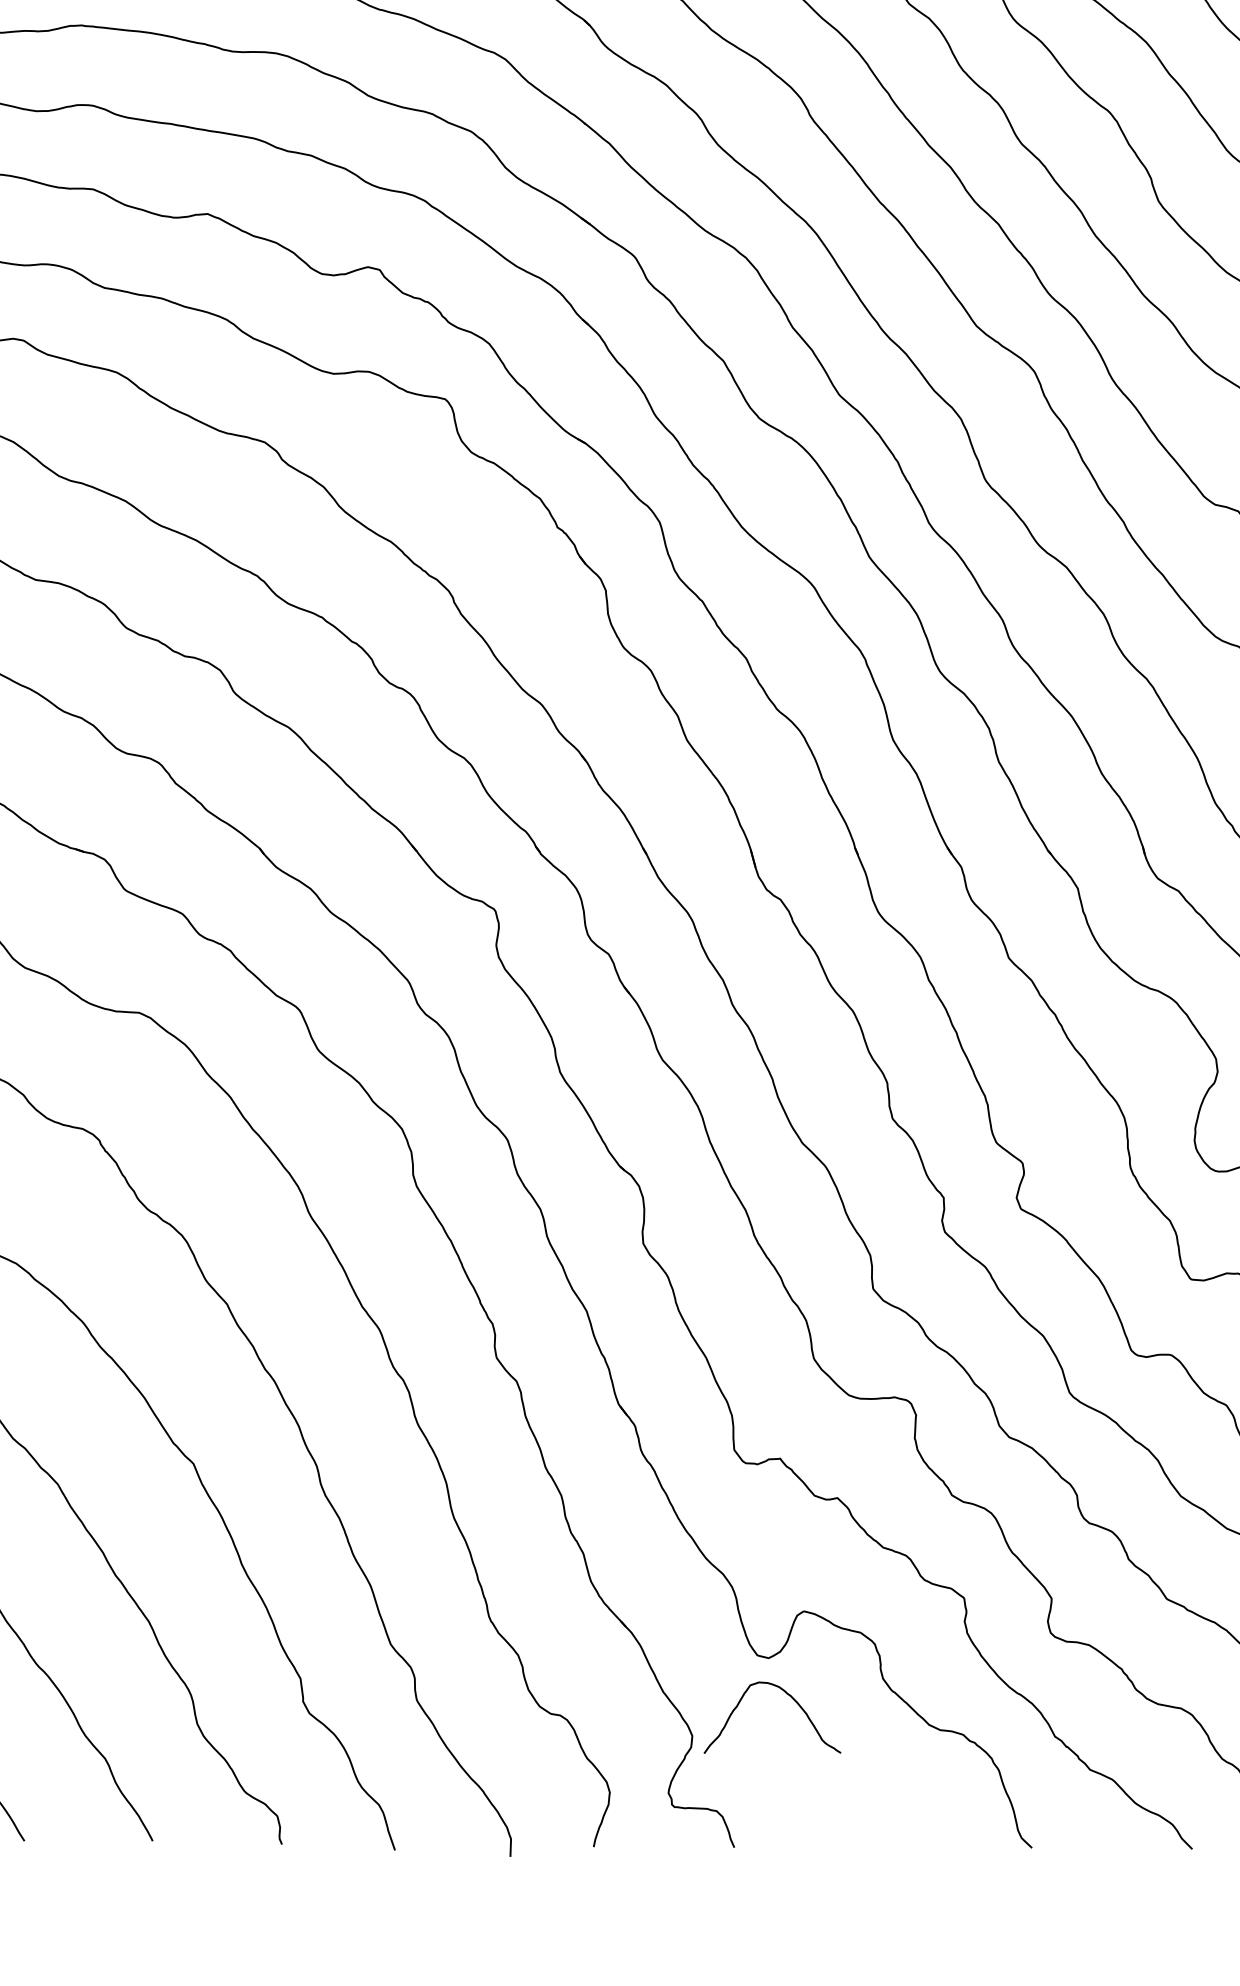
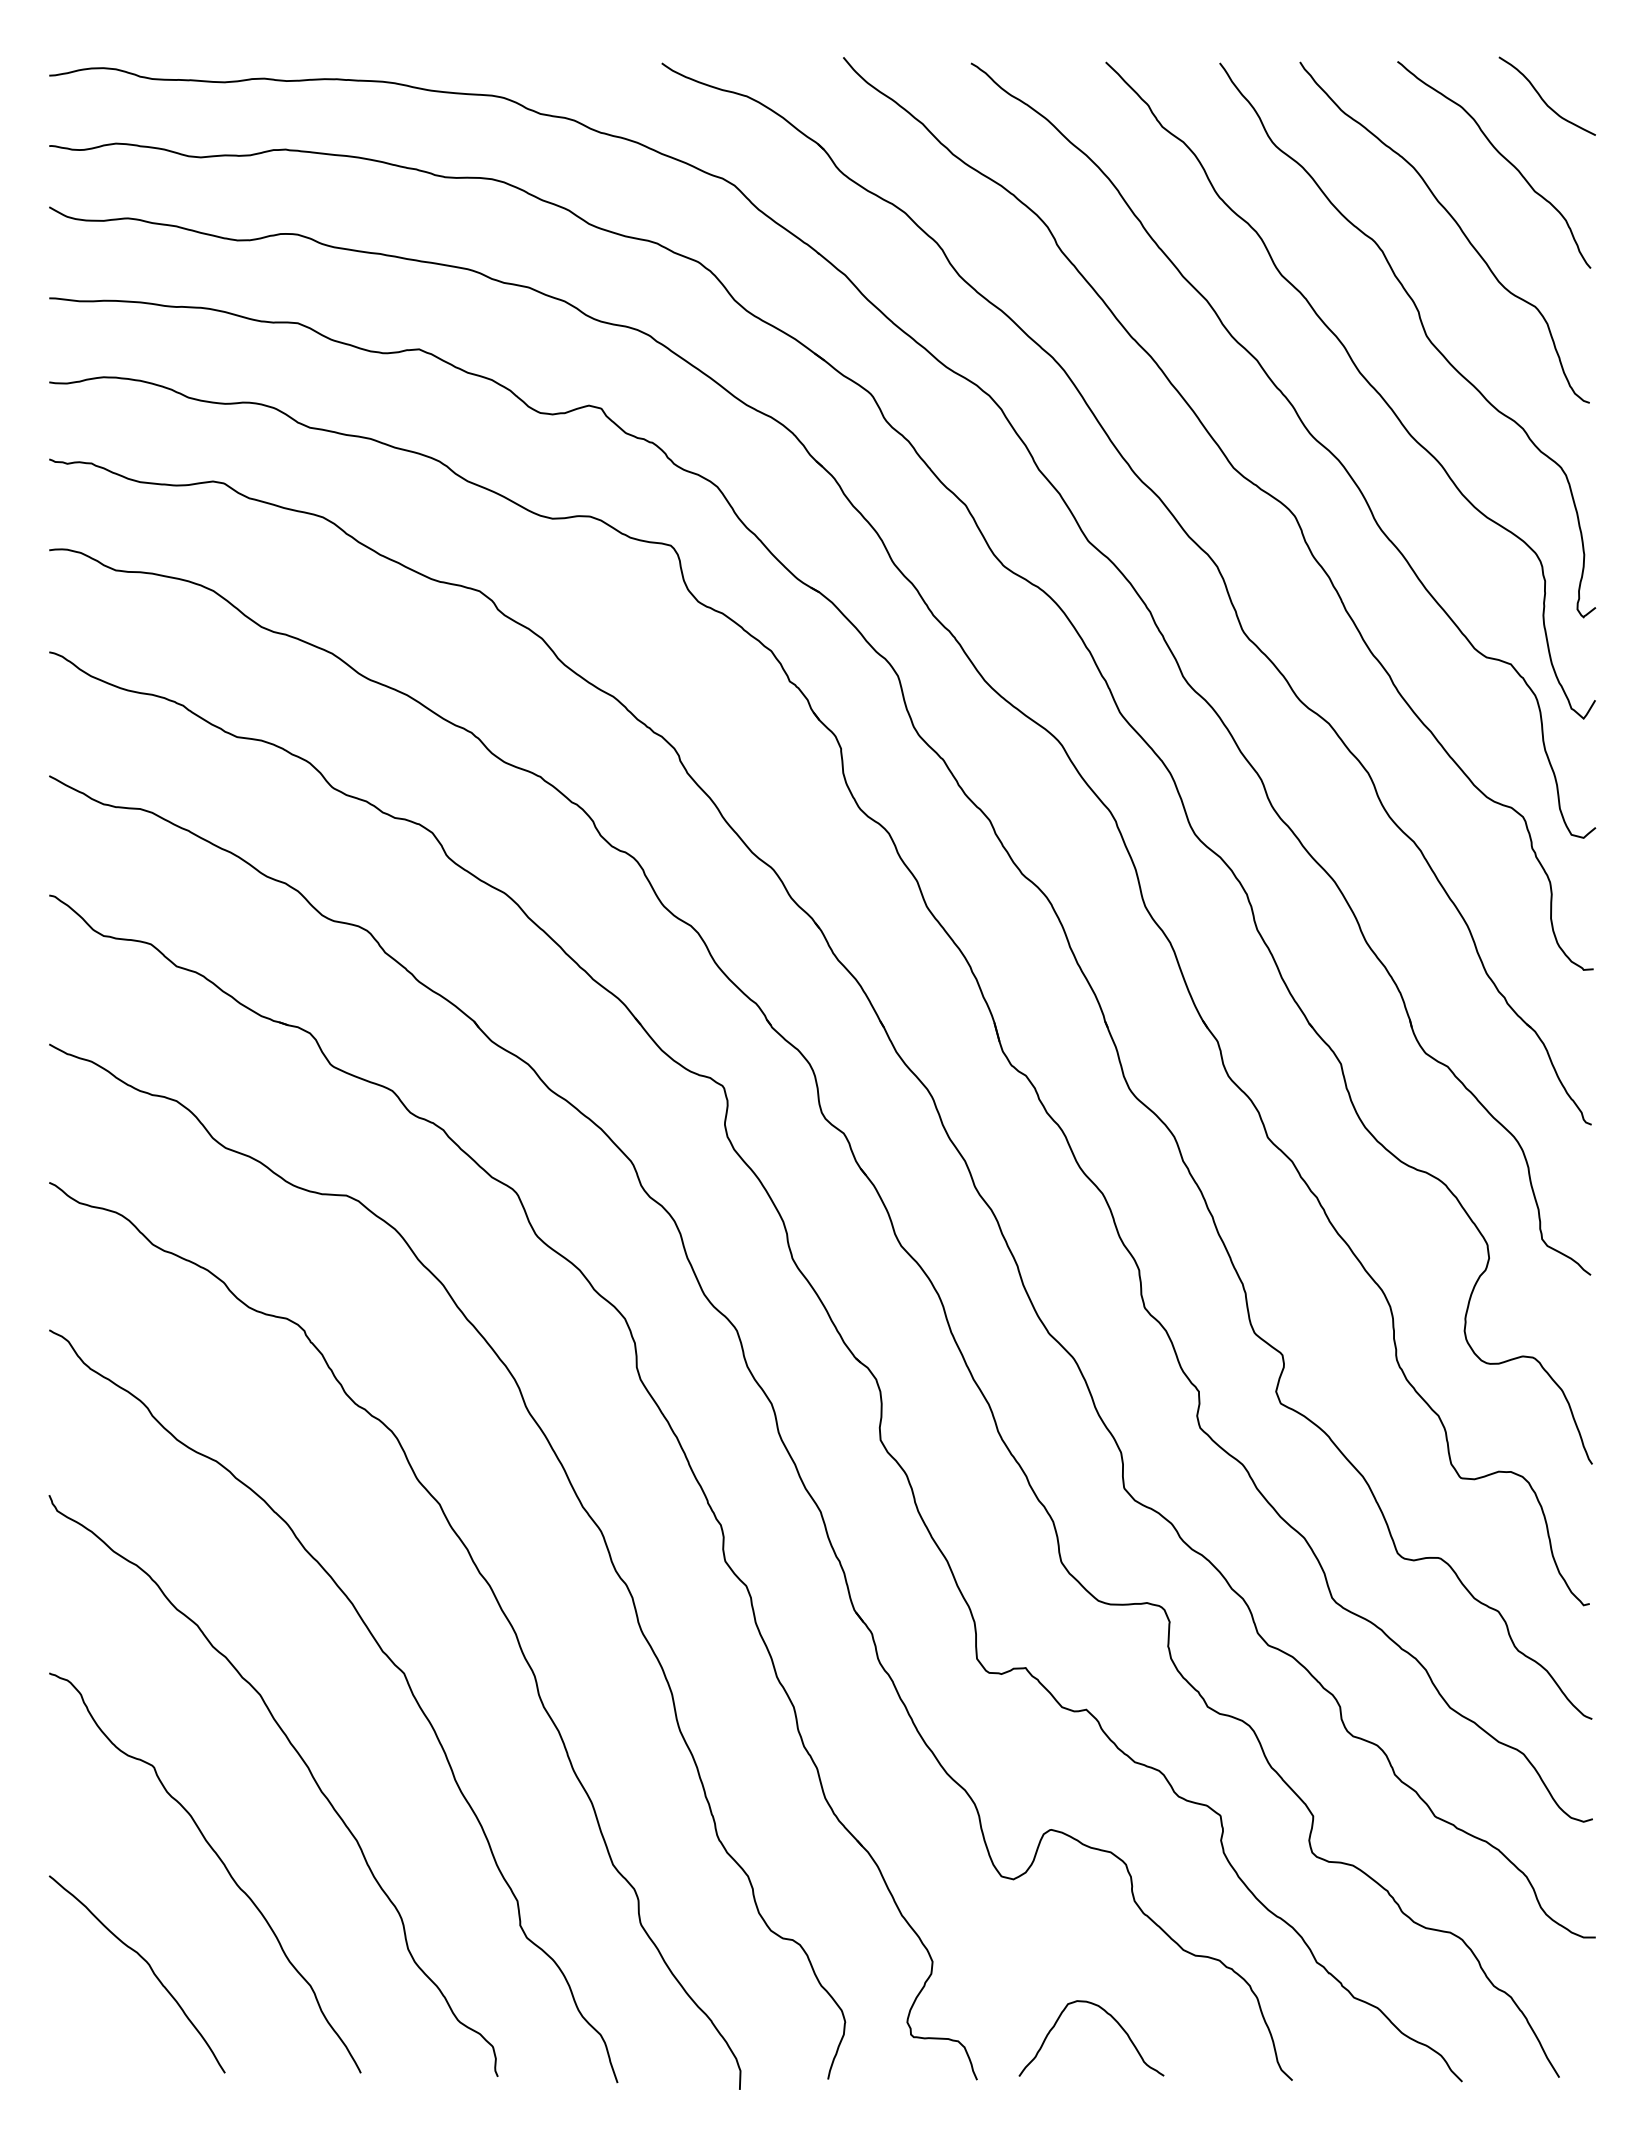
curve: (787, 1695) -> (1107, 2014), moved

